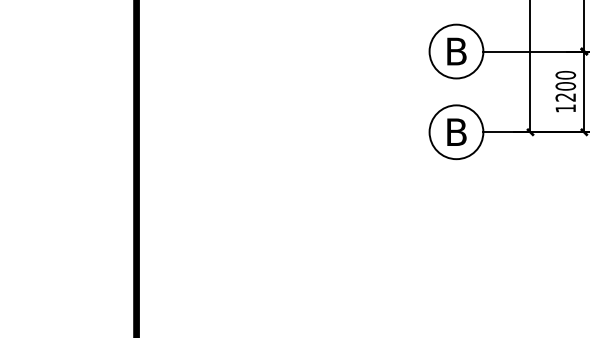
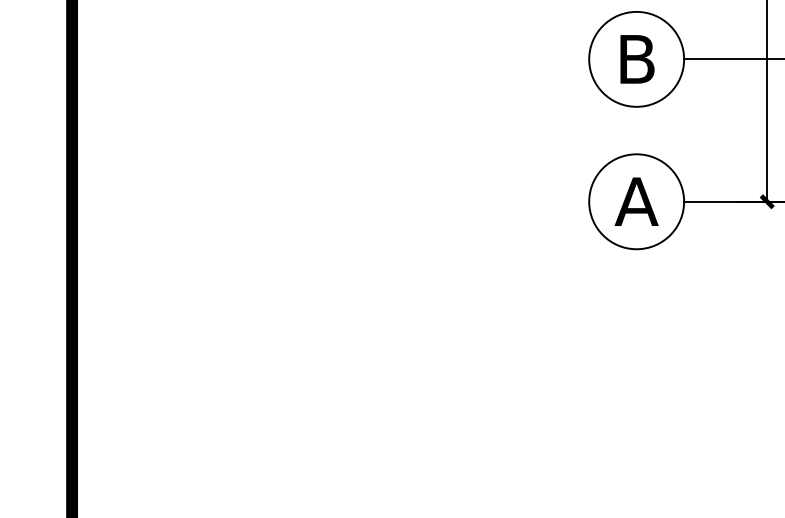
text: (456, 131) -> (636, 200), B -> A

